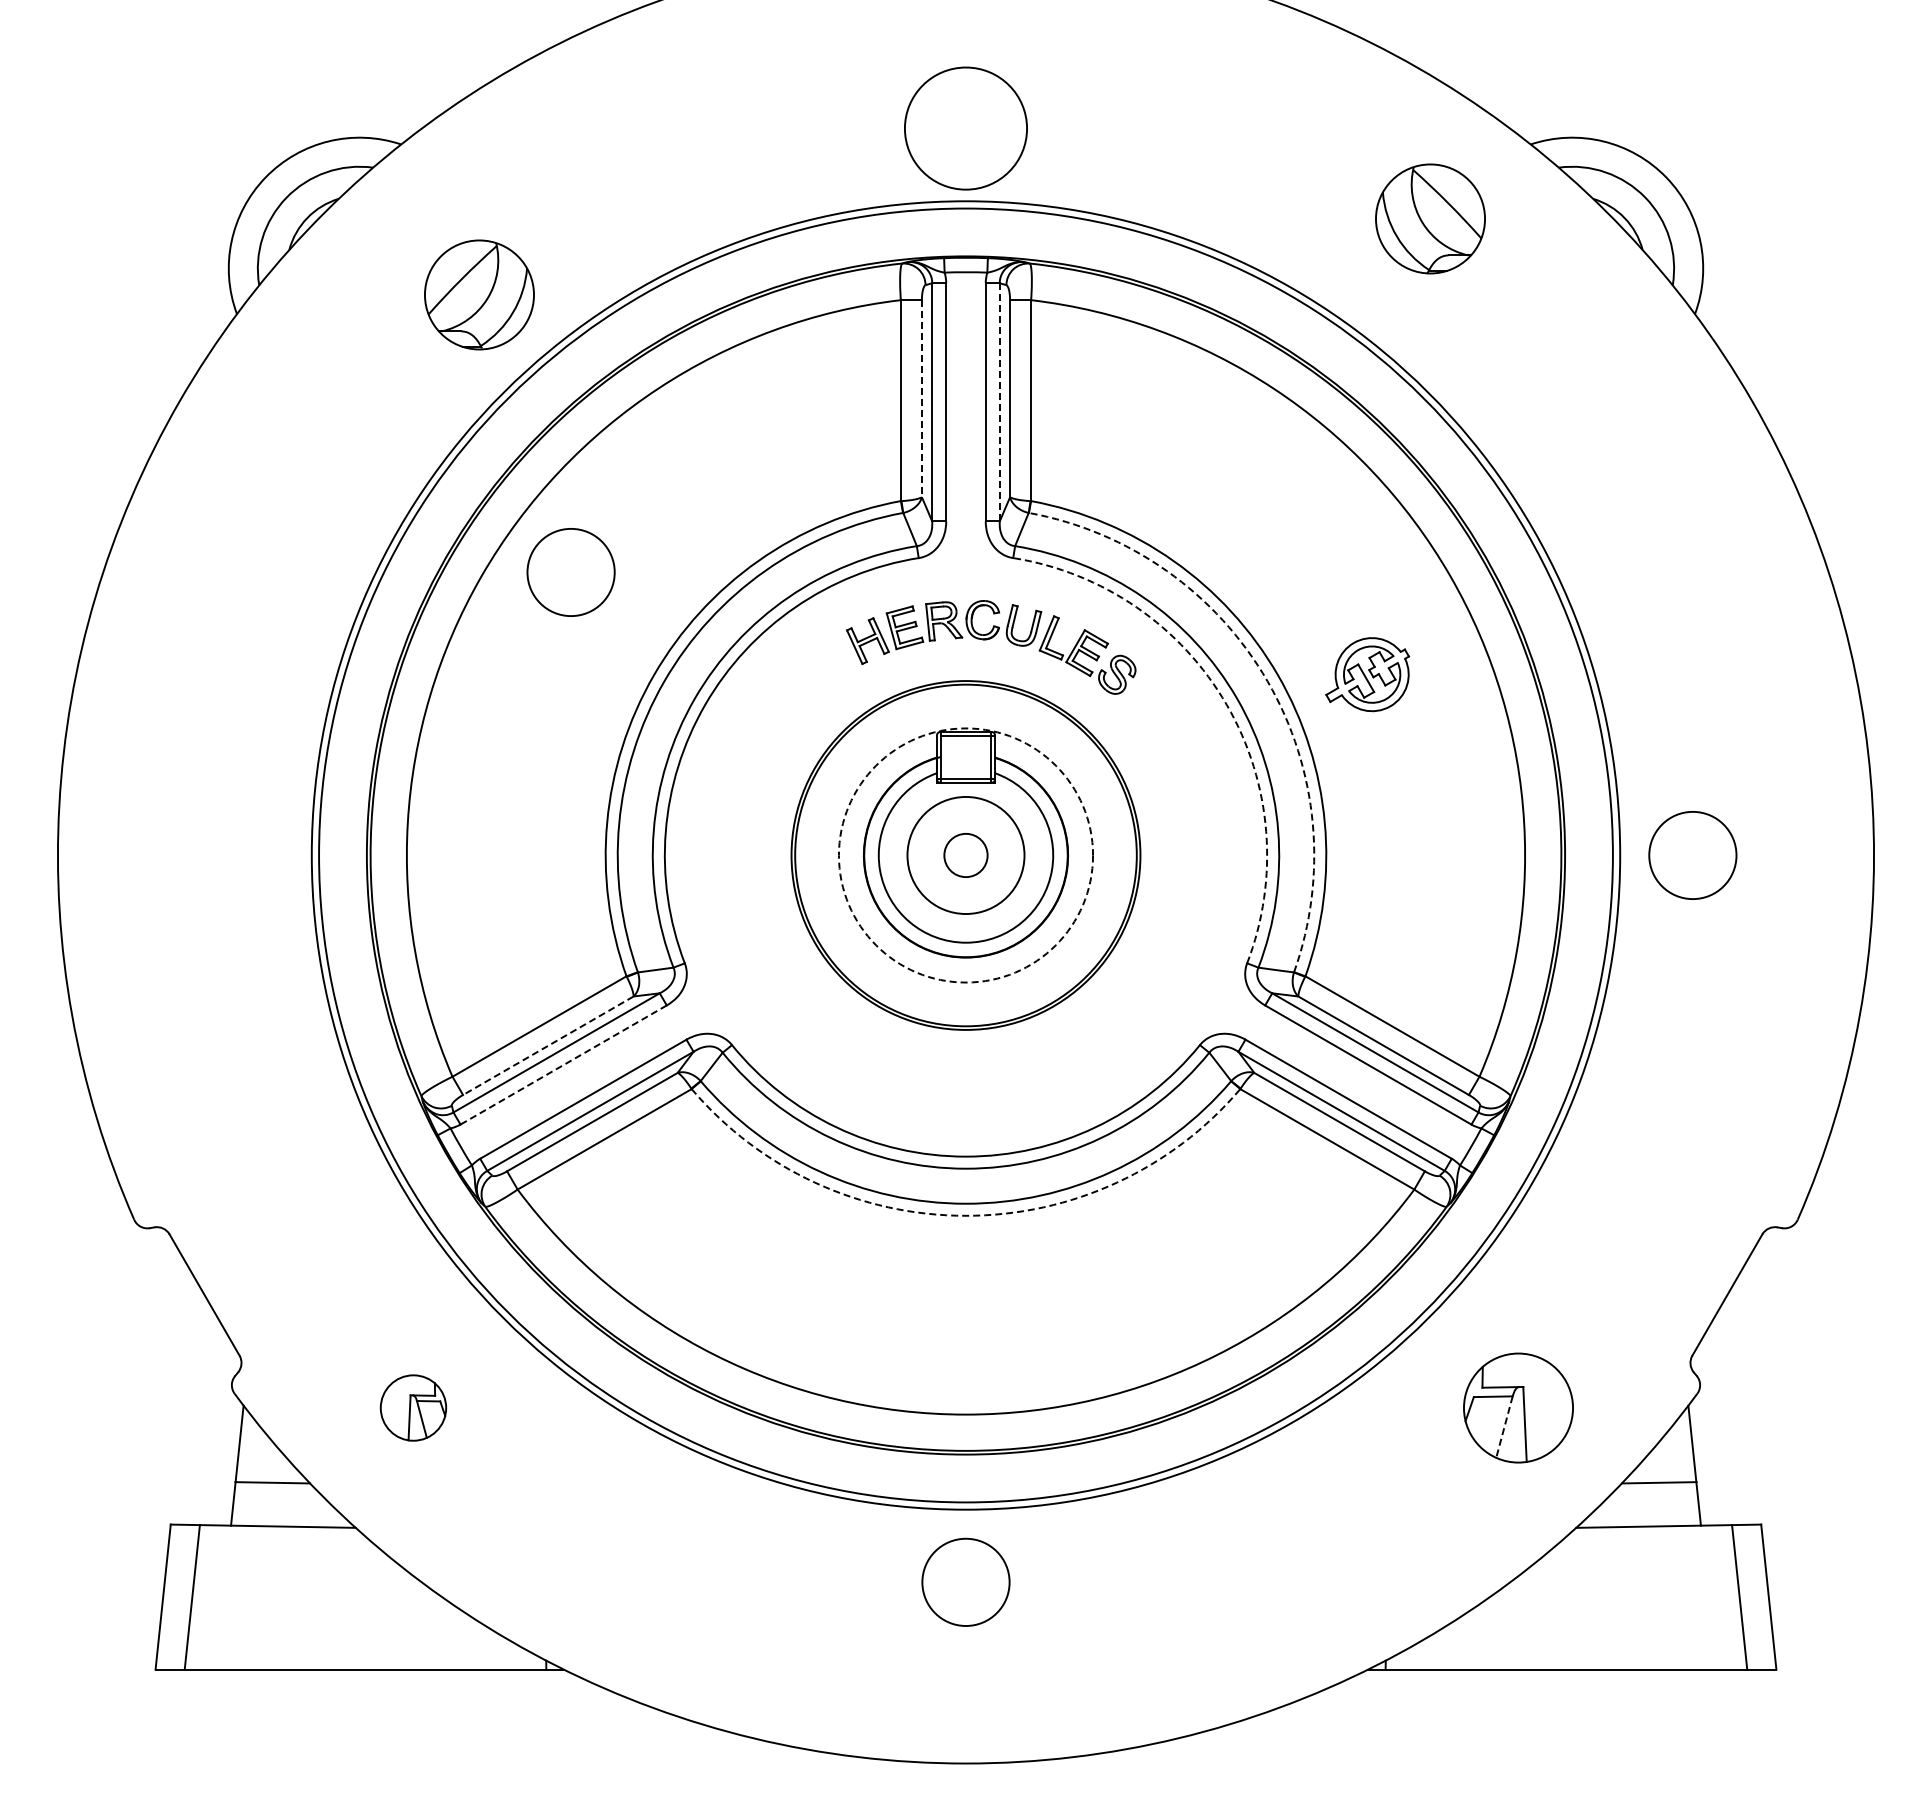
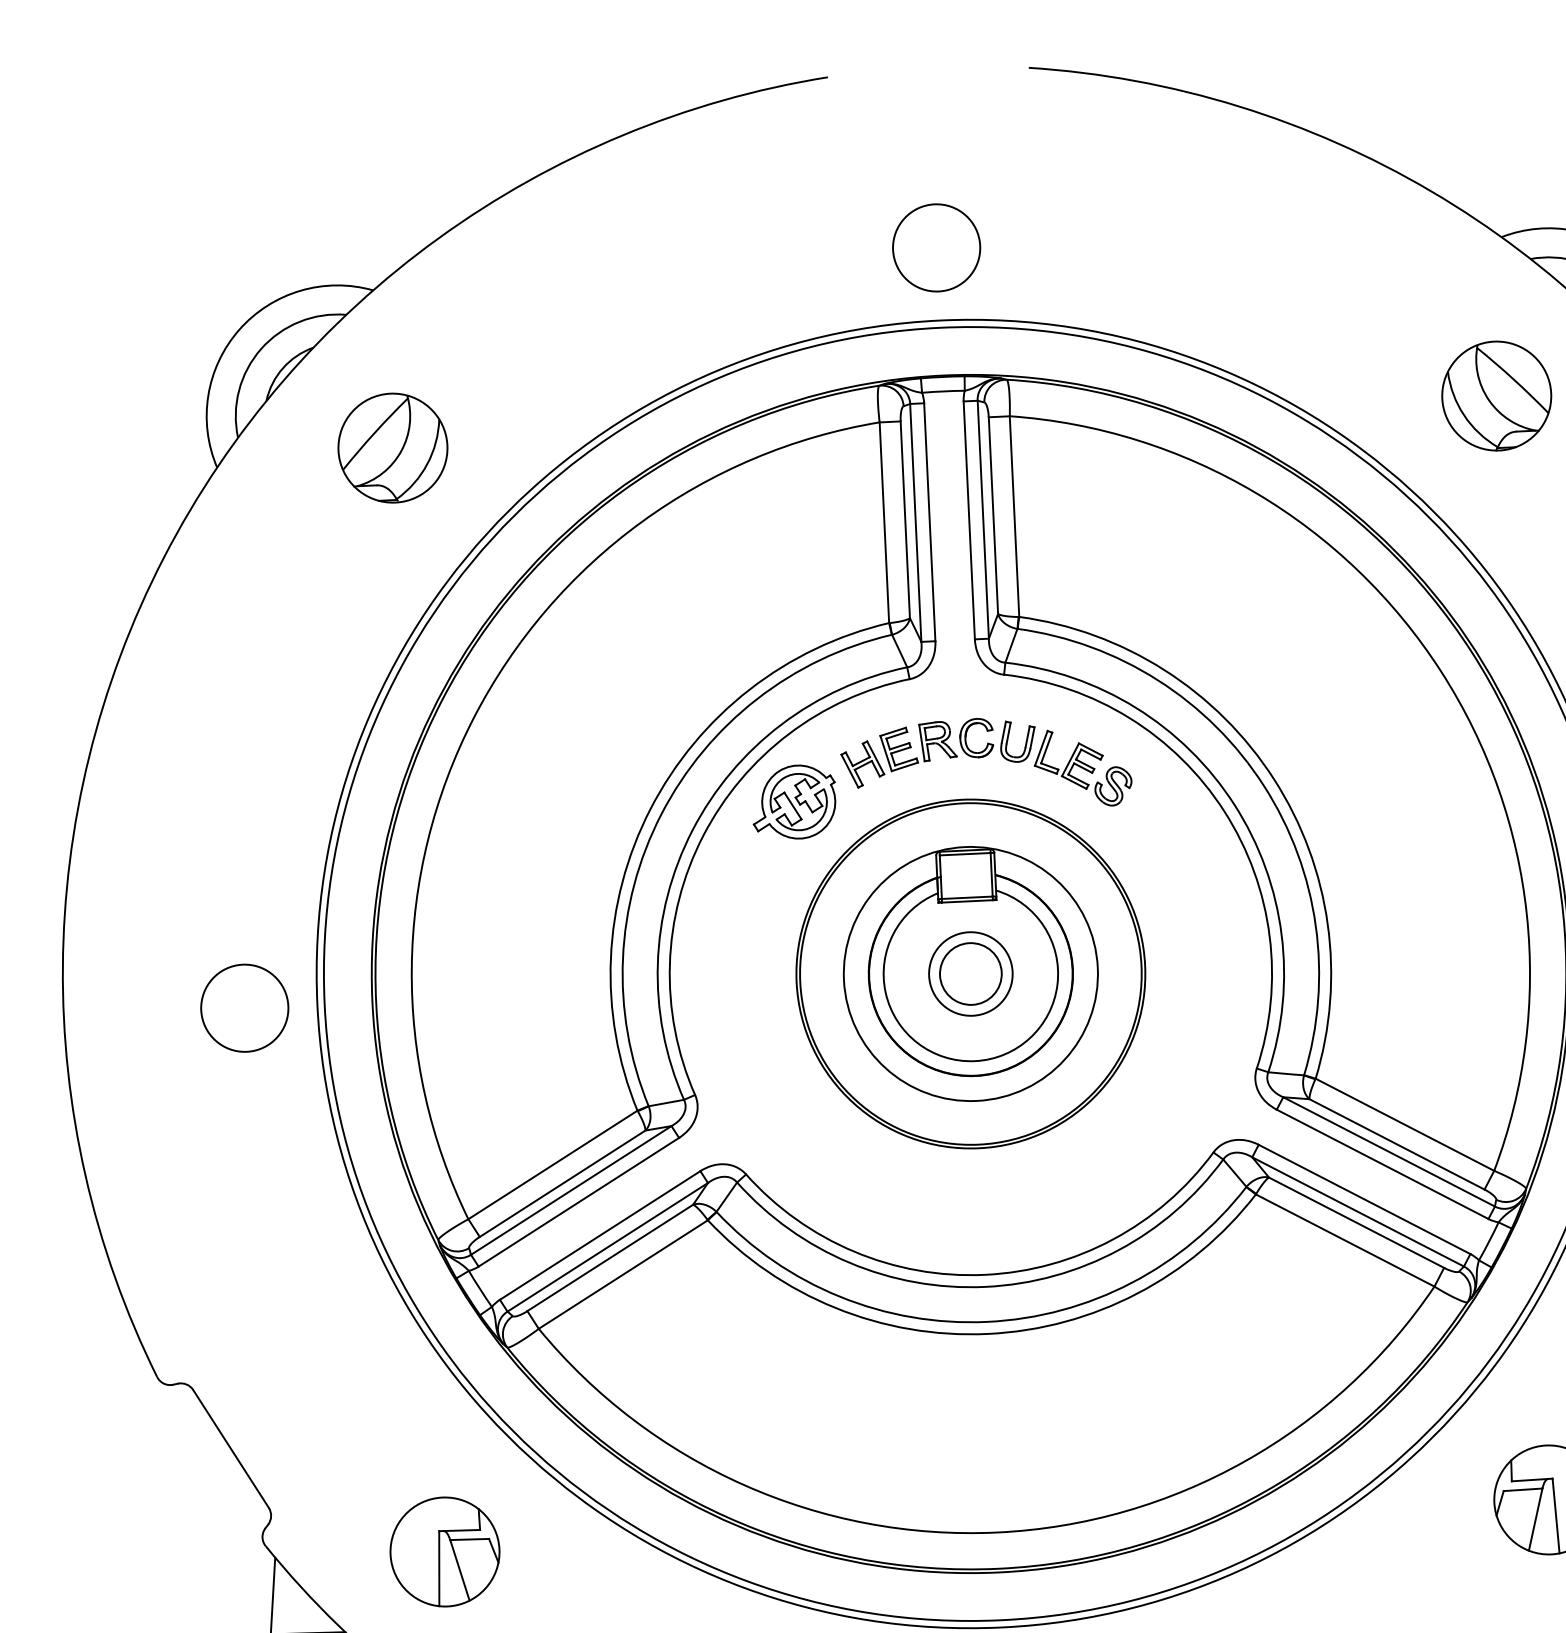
circle: (965, 128) -> (936, 247), size x0.71
part: (1430, 218) -> (1496, 395), moved
part: (479, 294) -> (392, 447), moved
line: (921, 399) -> (904, 520), dashed -> solid
line: (999, 402) -> (983, 519), dashed -> solid
circle: (570, 572) -> (244, 1008), moved
part: (1367, 674) -> (794, 802), moved
arc: (1267, 681) -> (1263, 786), dashed -> solid
arc: (1226, 704) -> (1223, 810), dashed -> solid
circle: (965, 855) -> (970, 974), dashed -> solid
circle: (965, 855) -> (970, 974), size x0.71
circle: (965, 855) -> (970, 974), size x1.43
line: (547, 1046) -> (561, 1184), dashed -> solid
line: (563, 1065) -> (578, 1202), dashed -> solid
arc: (966, 1215) -> (988, 1333), dashed -> solid
part: (413, 1407) -> (445, 1551), size x1.67
line: (1504, 1427) -> (1535, 1520), dashed -> solid

